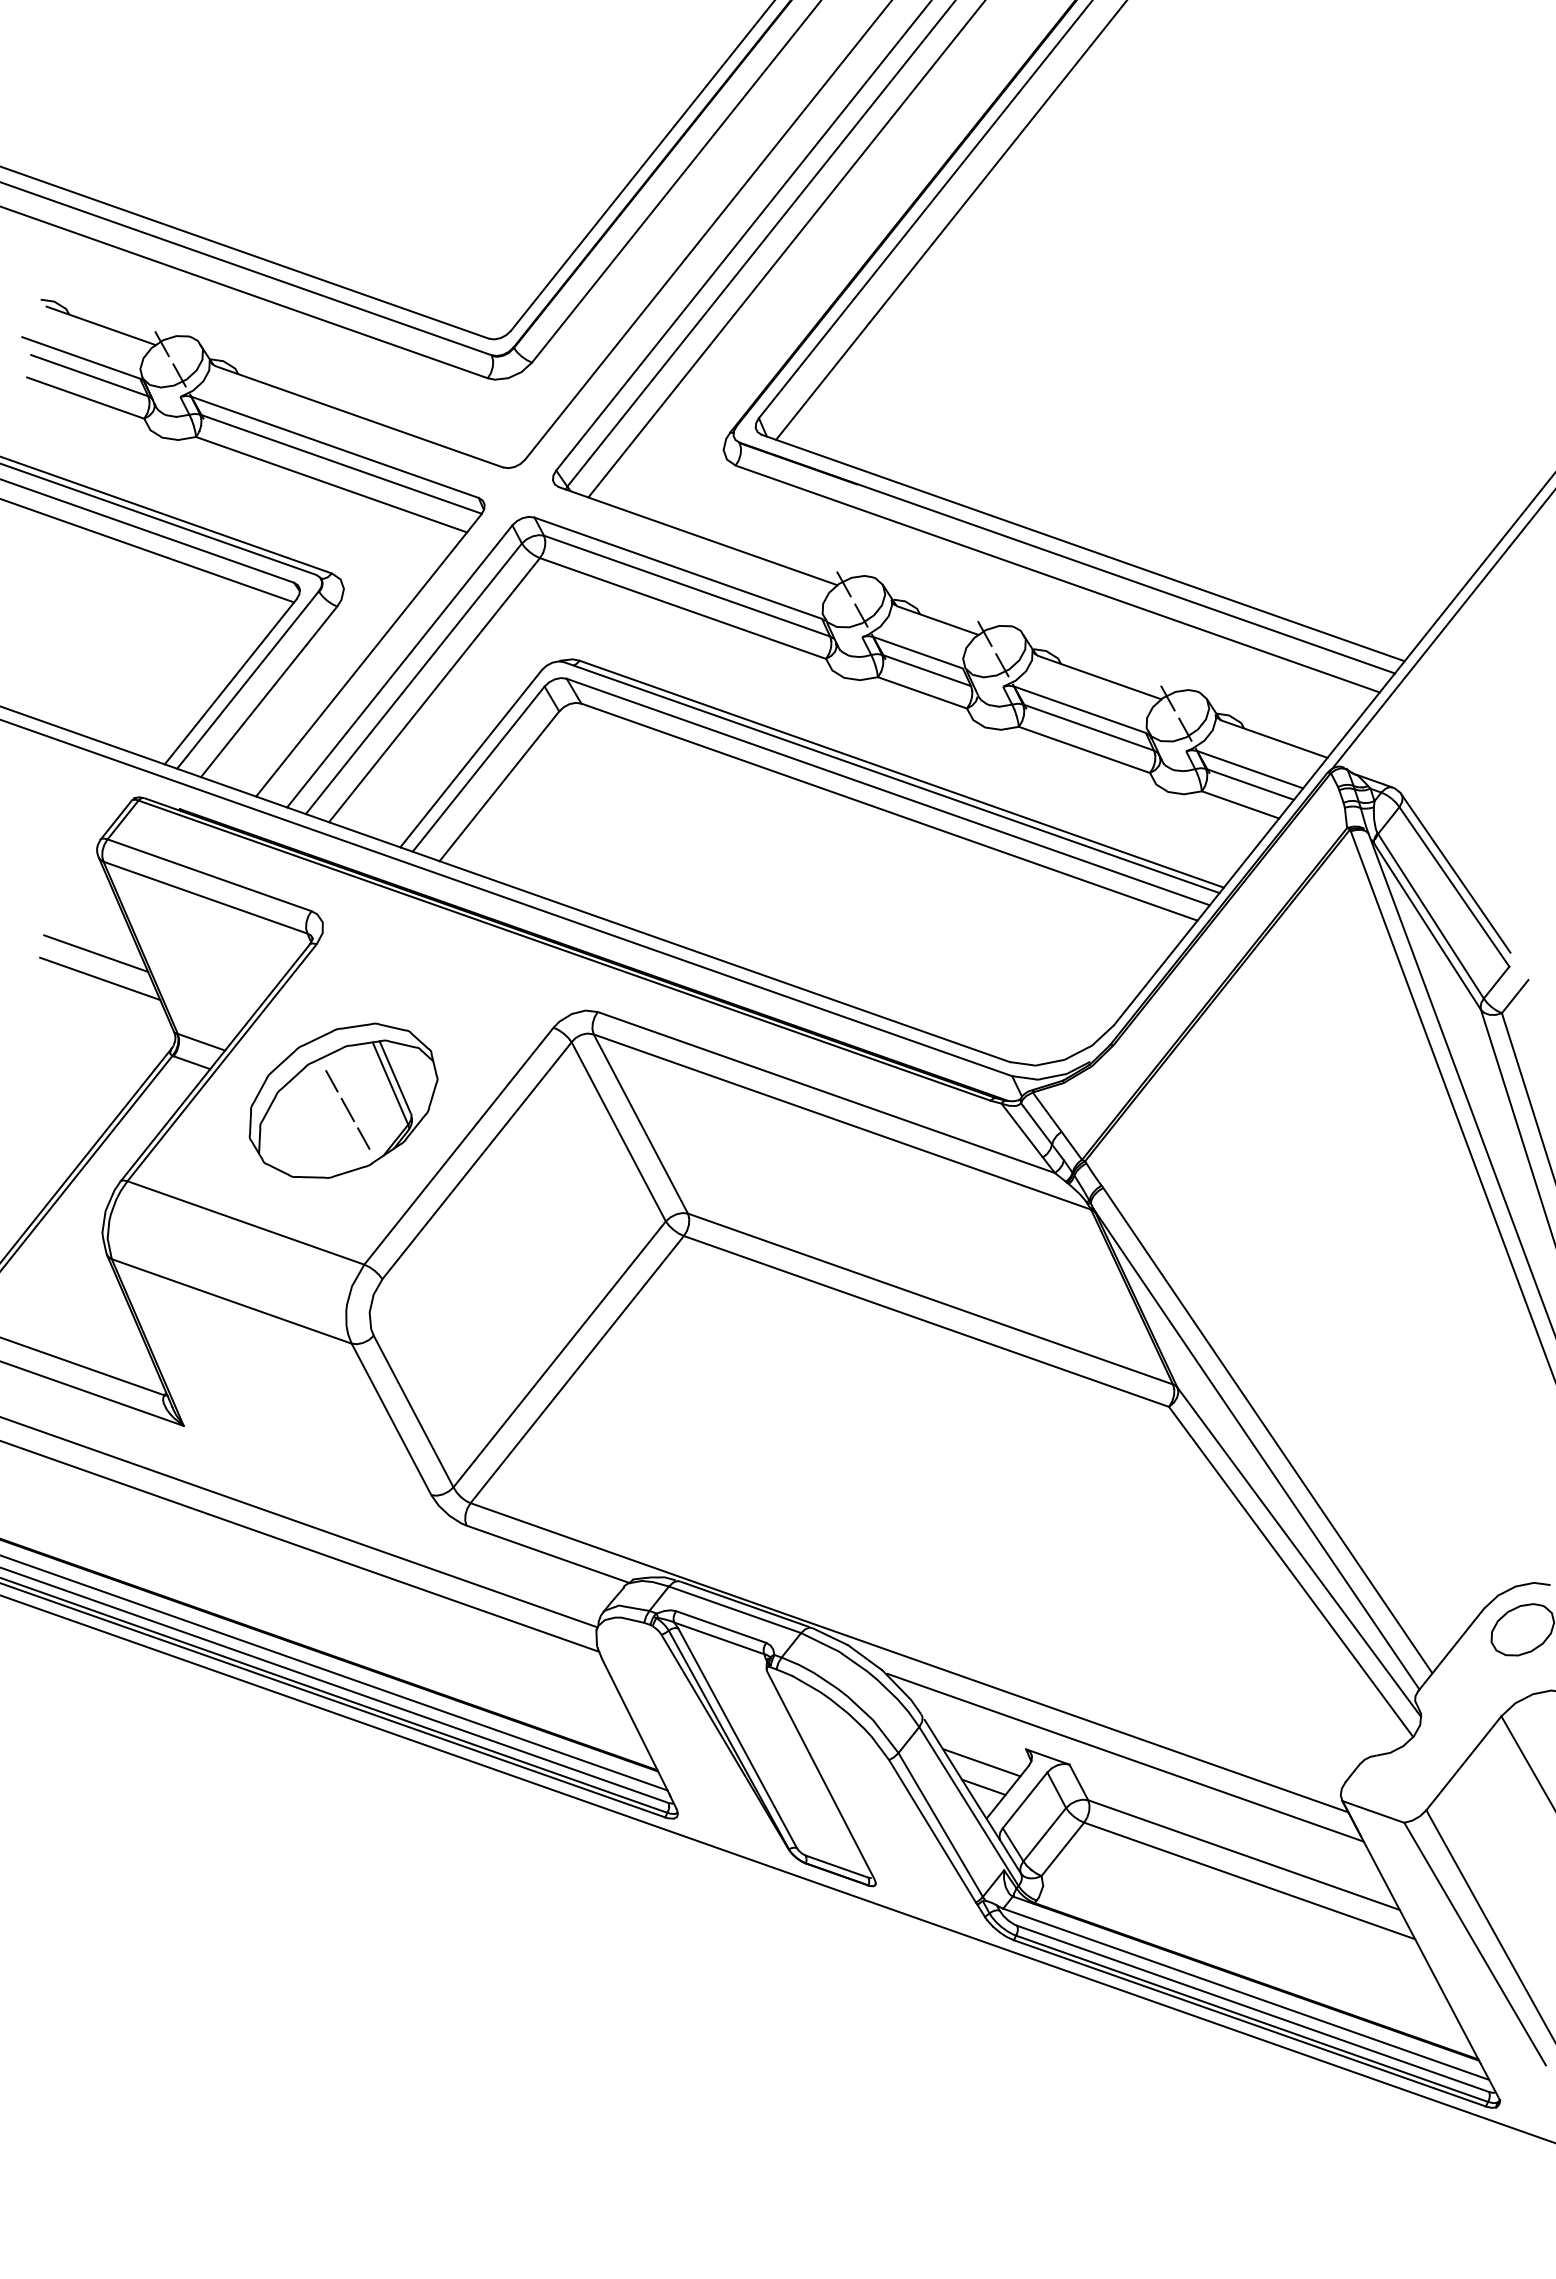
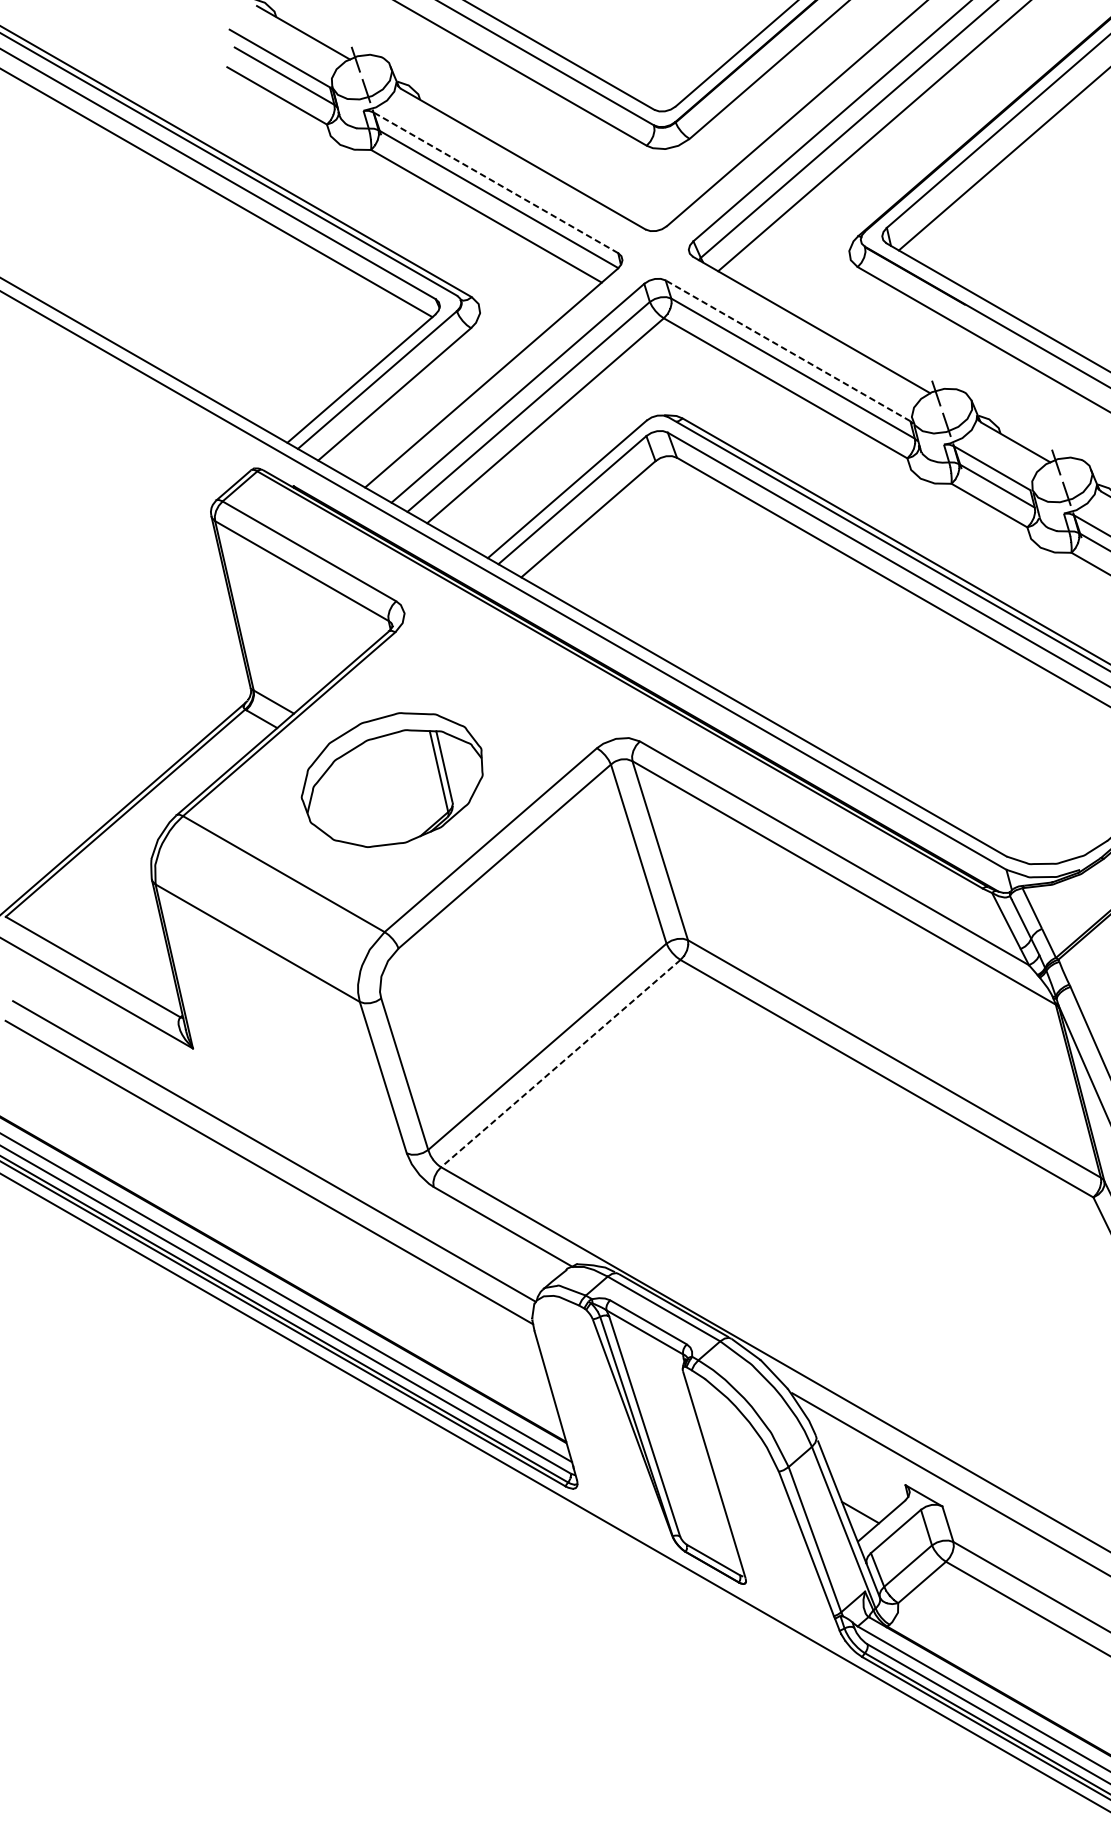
line: (334, 447) -> (495, 182), solid -> dashed
line: (677, 568) -> (787, 350), solid -> dashed
line: (96, 953) -> (193, 603), removed
line: (100, 978) -> (192, 626), removed
line: (347, 1109) -> (395, 787), removed
line: (577, 1369) -> (561, 1063), solid -> dashed
line: (981, 1762) -> (862, 1489), removed

